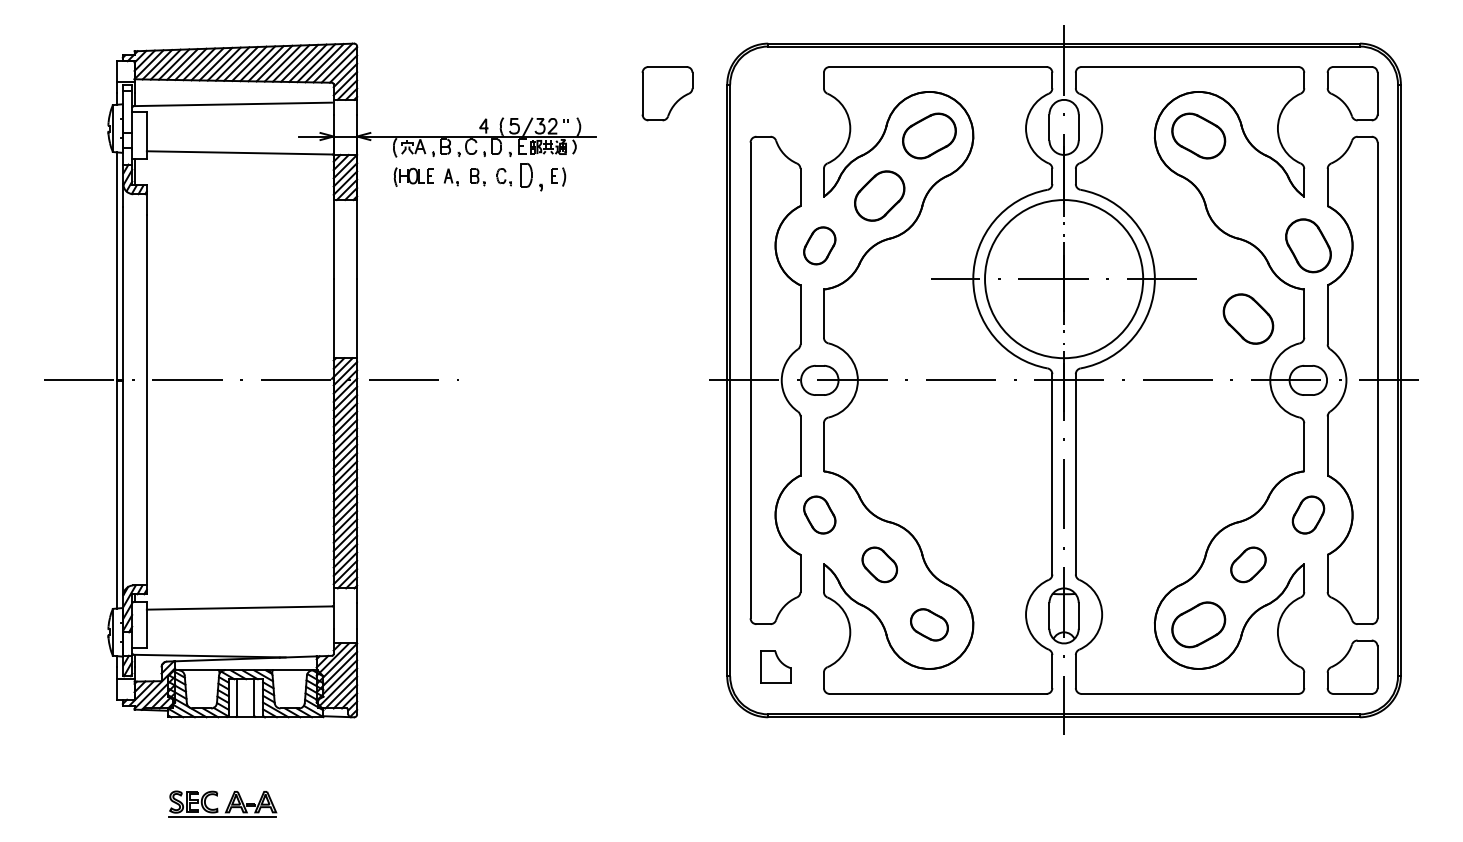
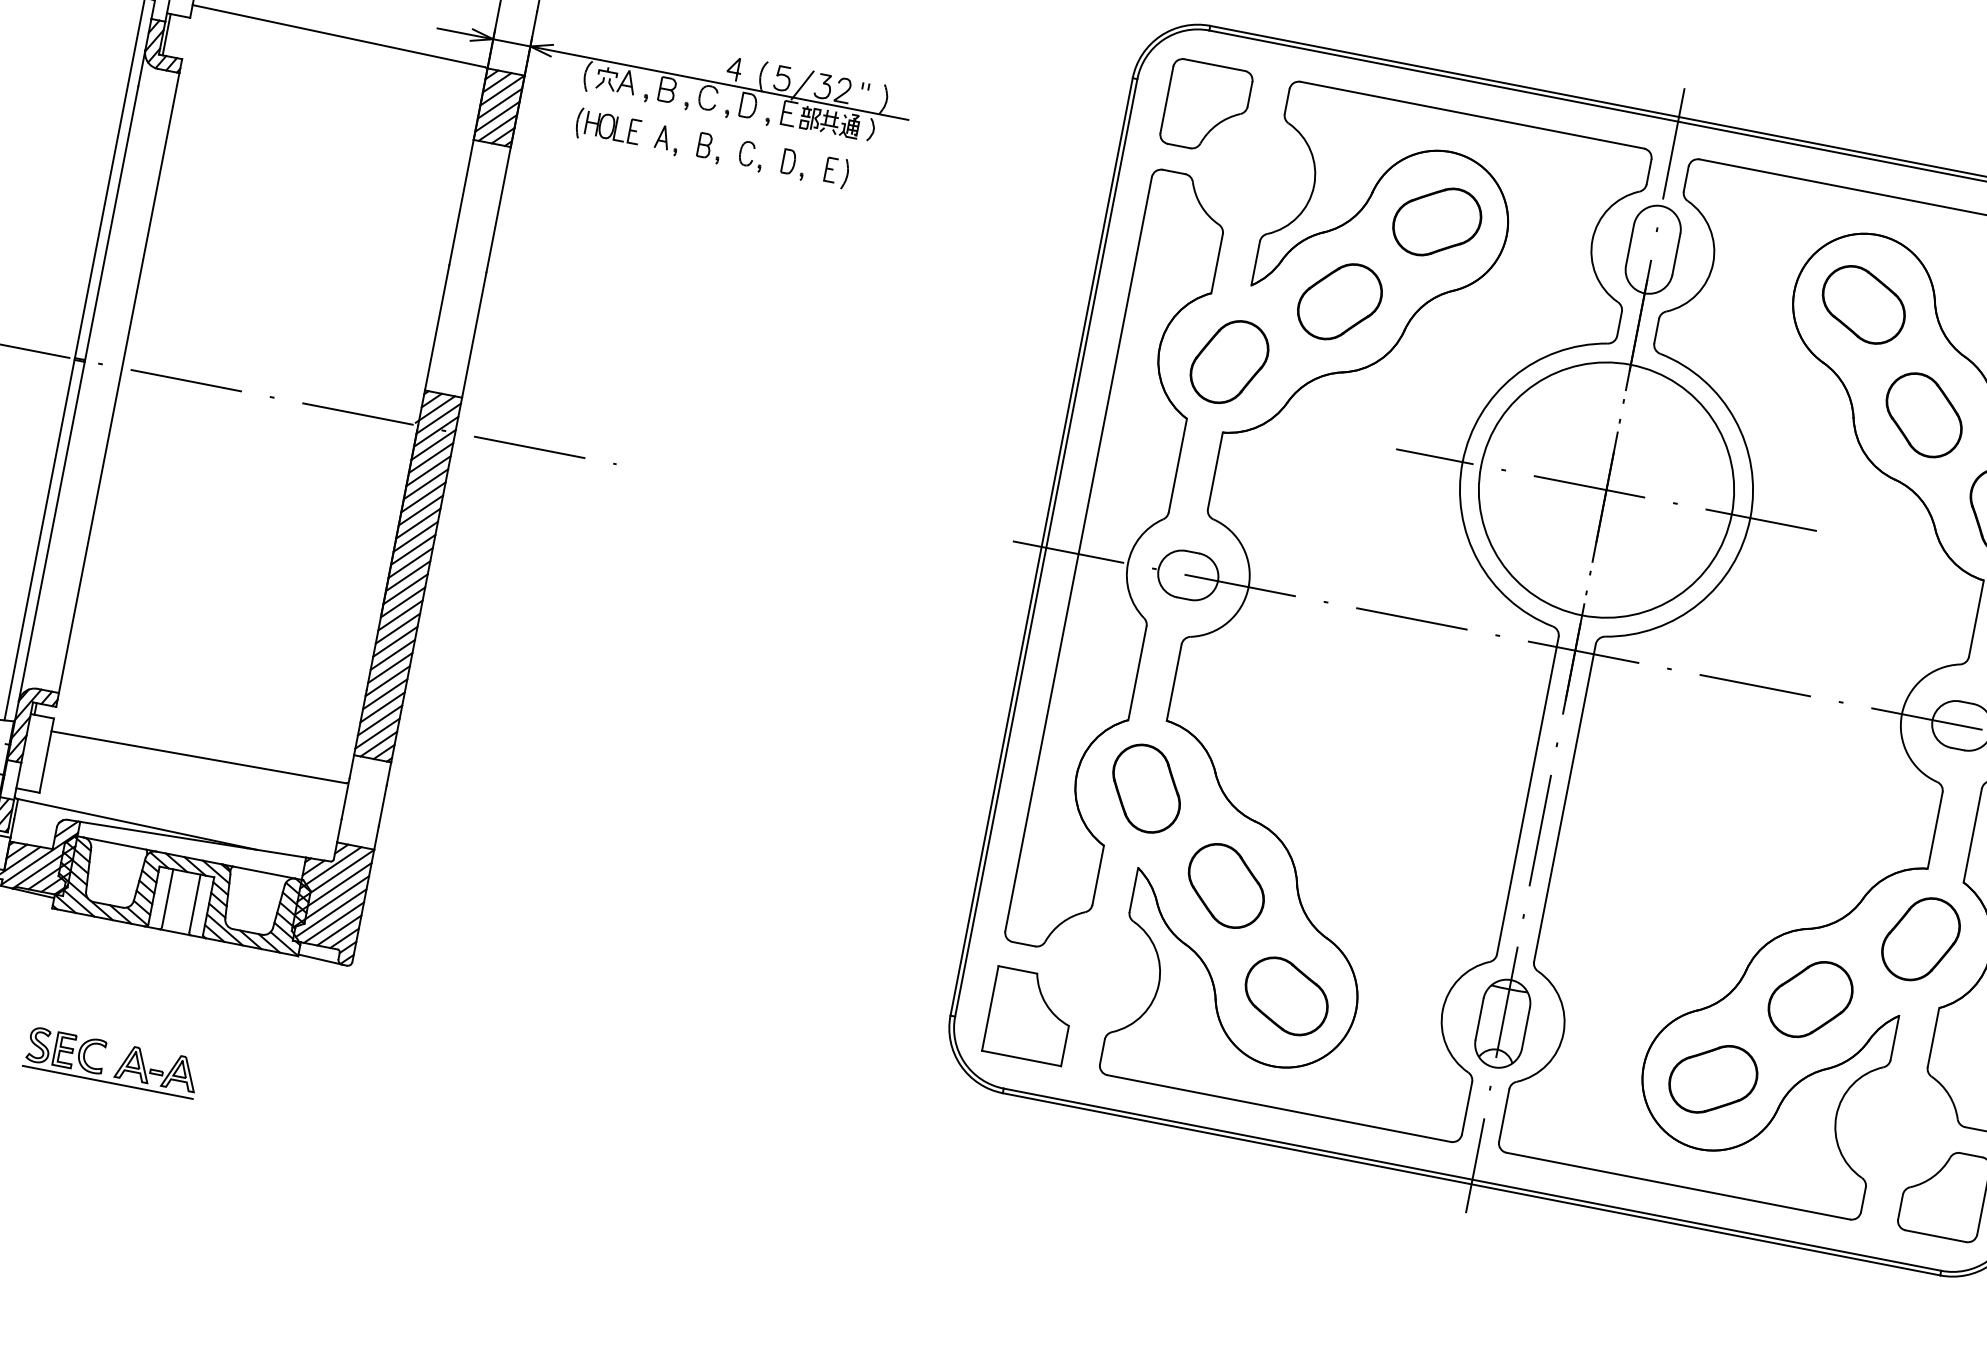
part: (667, 93) -> (1206, 107), moved
part: (530, 177) -> (792, 164), size x0.62
part: (819, 245) -> (1229, 361), size x1.43
part: (1248, 318) -> (1924, 414), moved
part: (819, 514) -> (1146, 787), size x1.43
part: (1308, 514) -> (1921, 938), size x1.43
part: (879, 564) -> (1226, 885), size x1.43
part: (1248, 564) -> (1810, 999), size x1.43
part: (929, 624) -> (1286, 995), size x1.43
part: (775, 667) -> (1029, 1016), size x1.67

